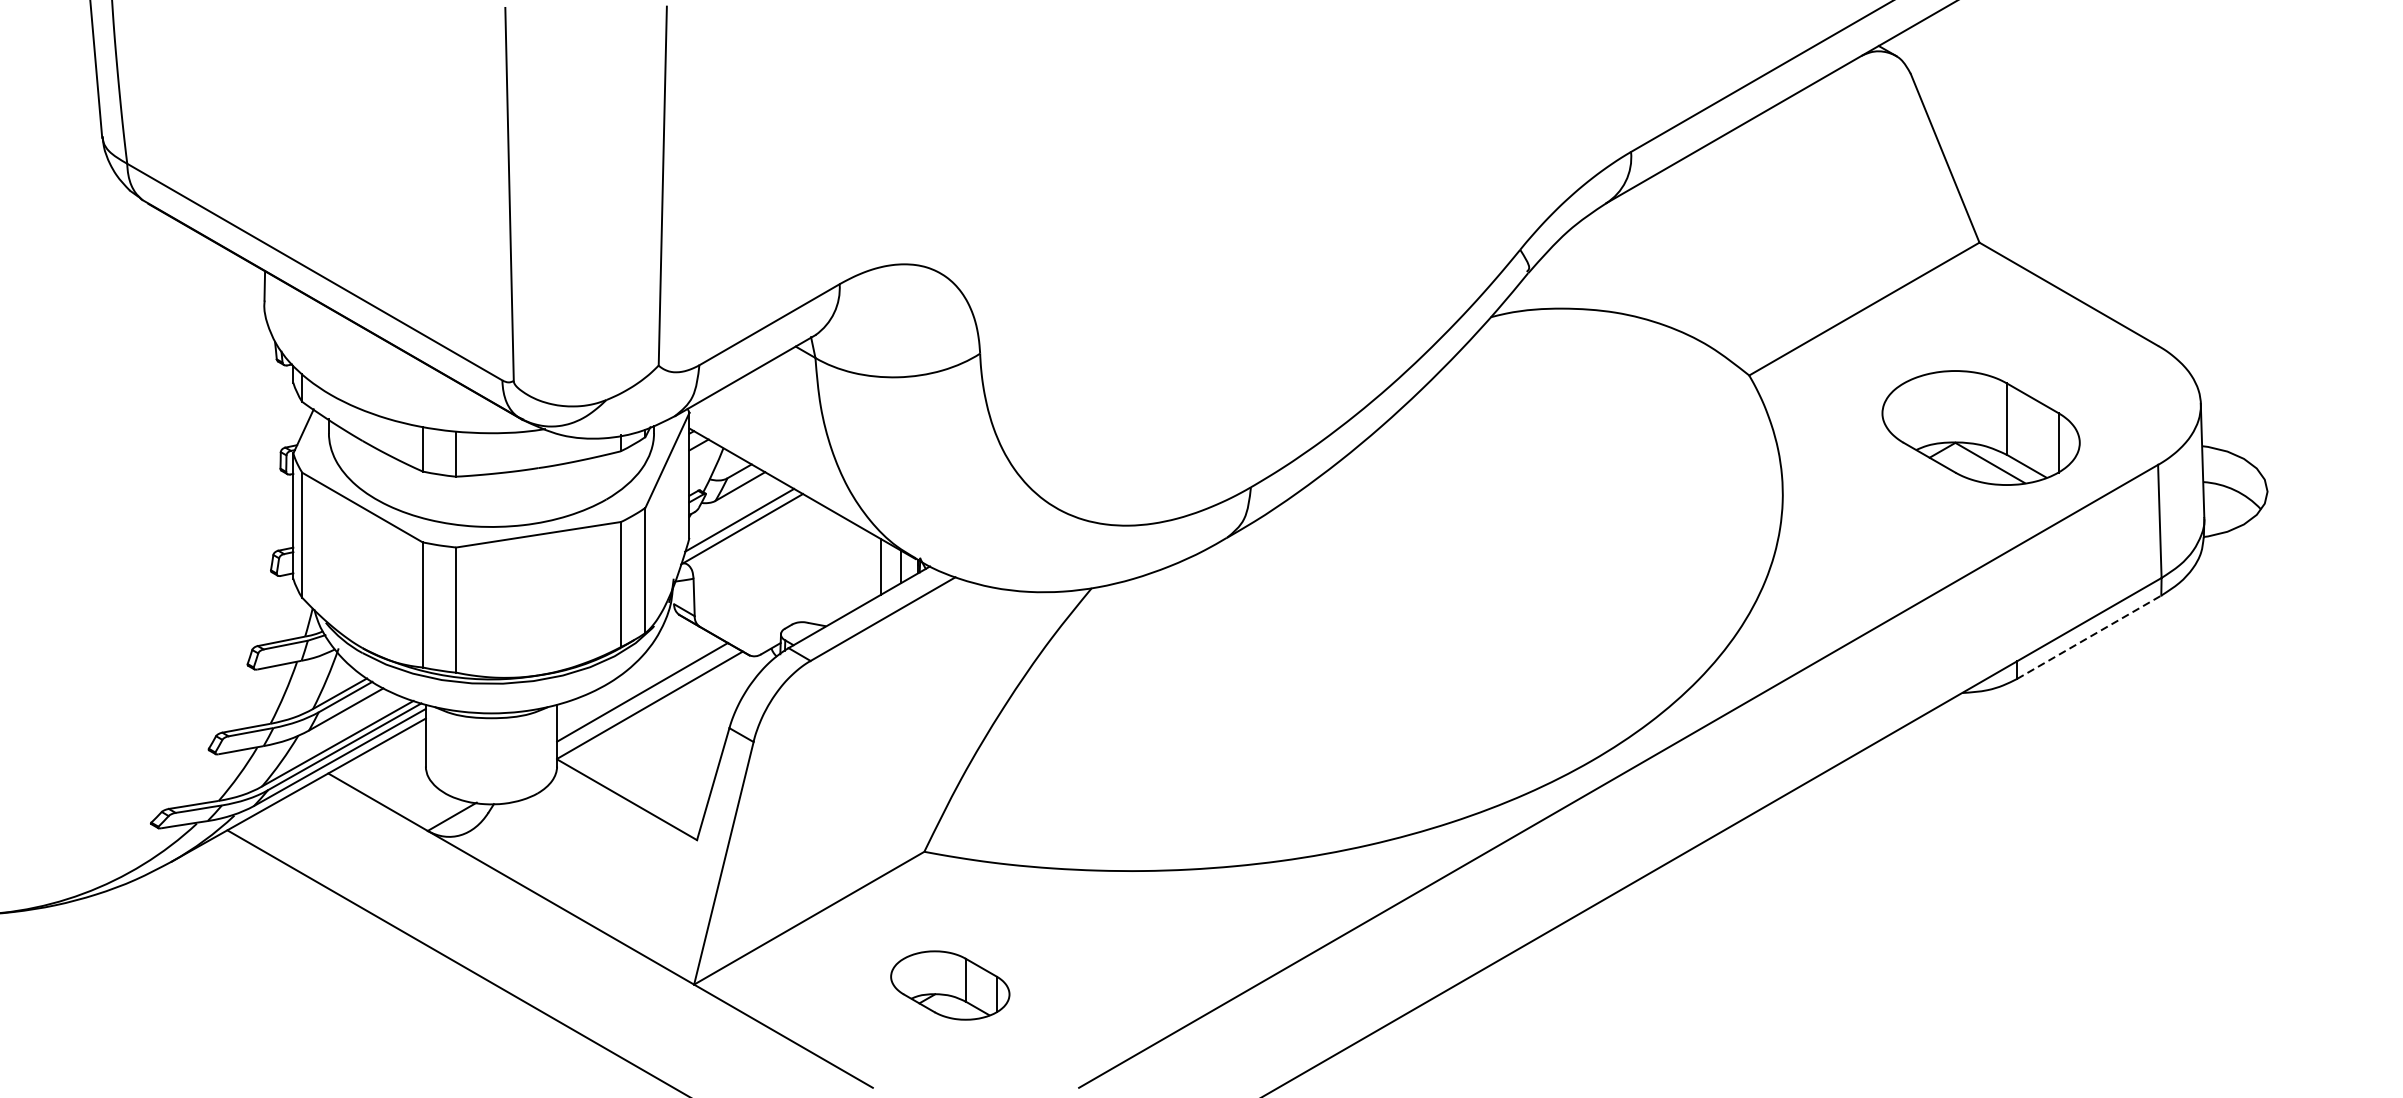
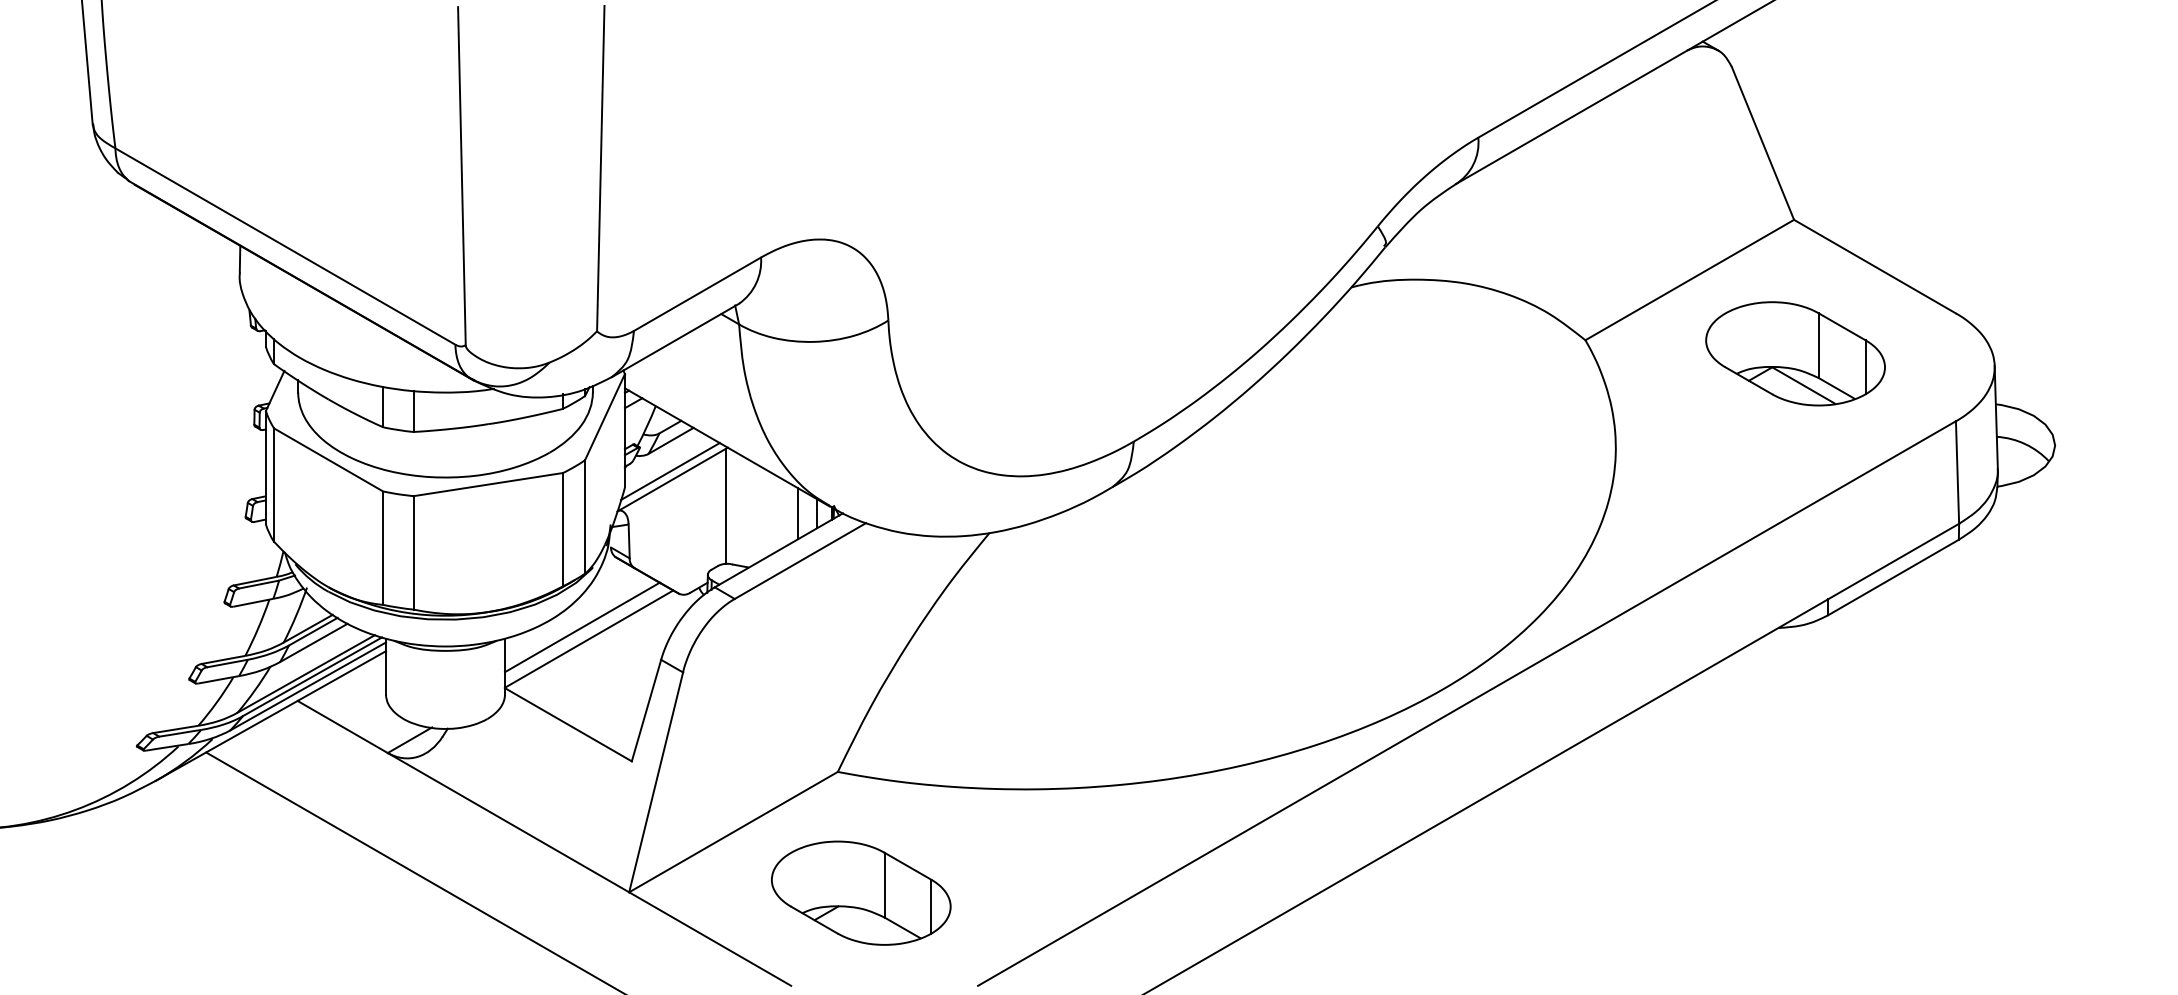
part: (1981, 427) -> (1795, 353), moved
line: (800, 557) -> (725, 505), added
line: (2089, 637) -> (1893, 577), dashed -> solid
part: (950, 984) -> (861, 892), size x1.67

